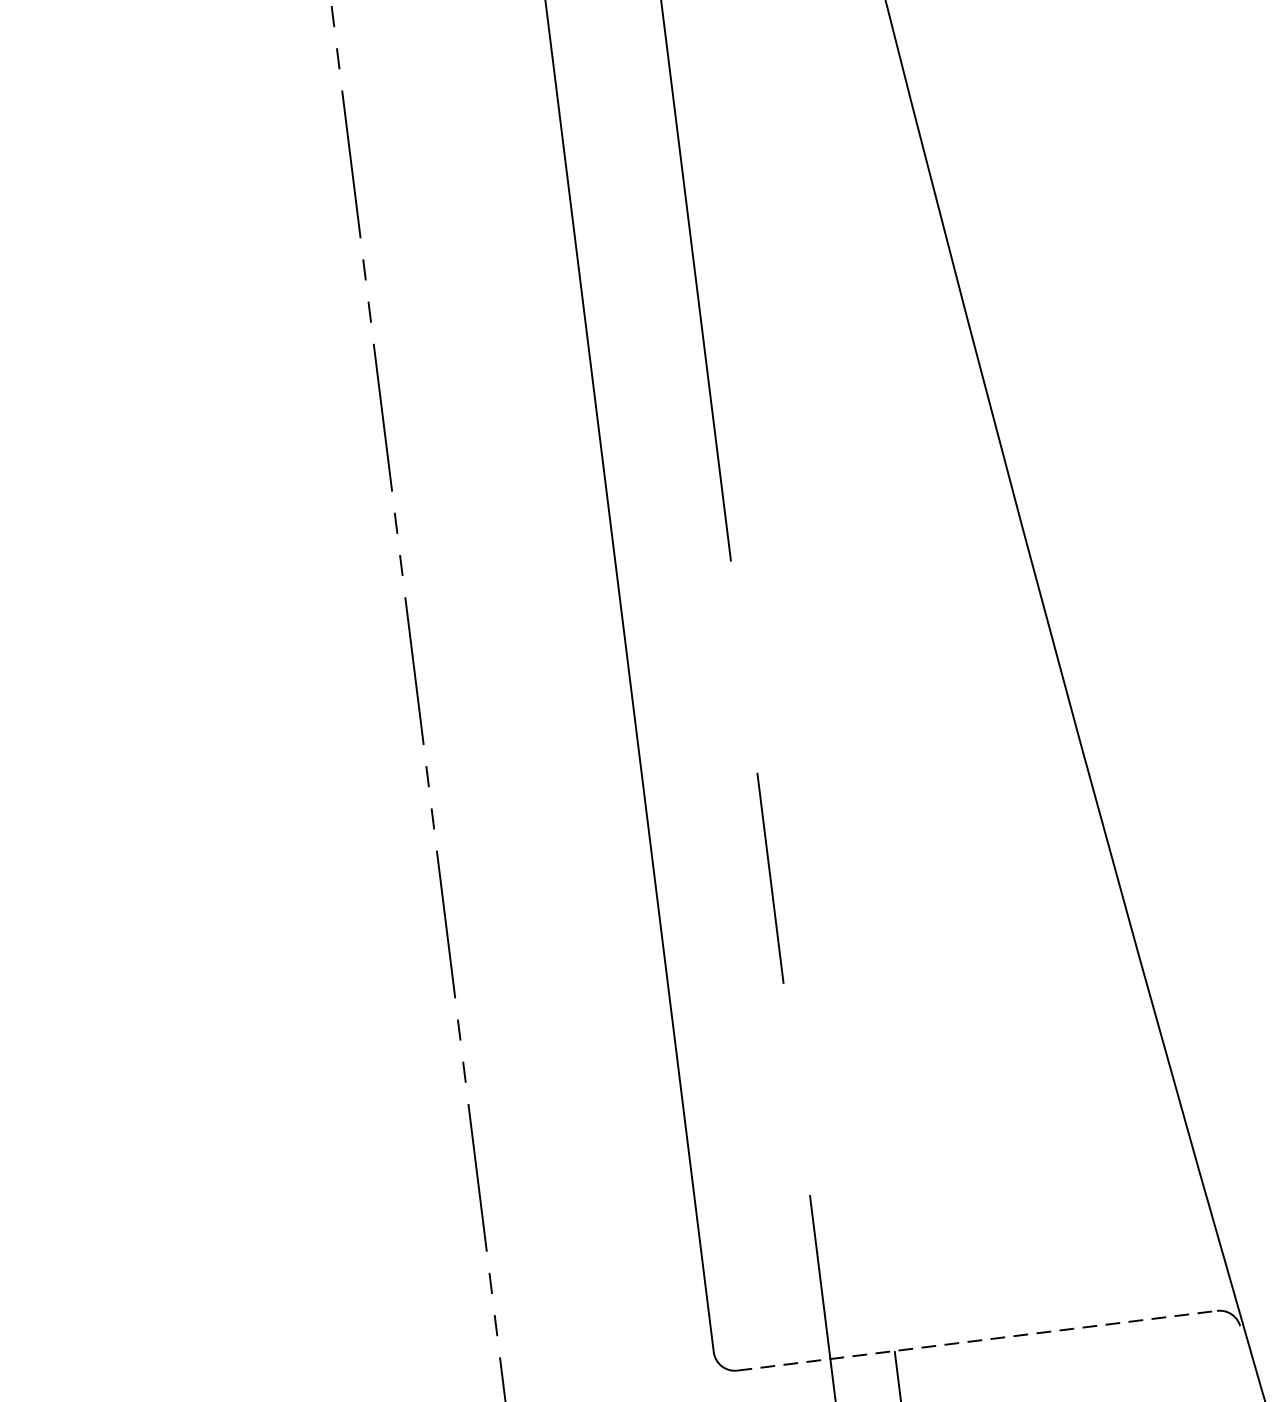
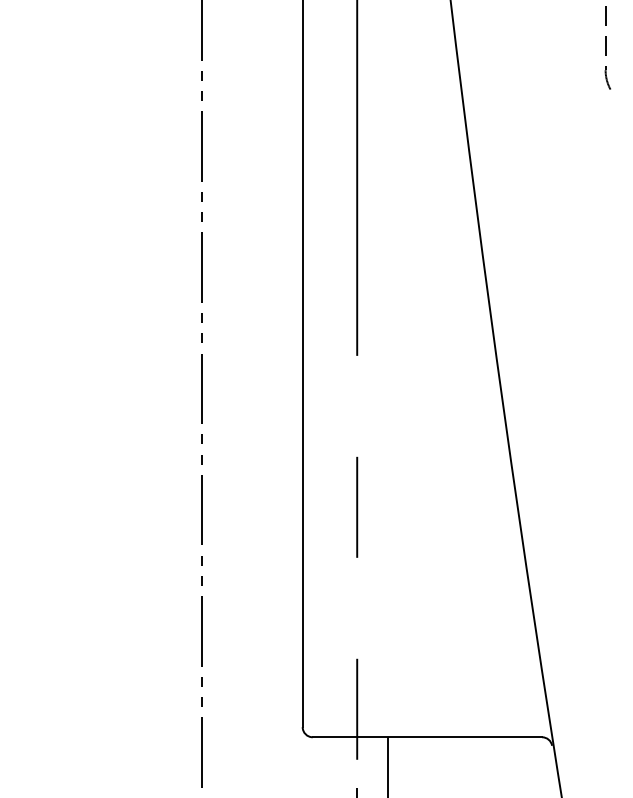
line: (977, 1341) -> (427, 737), dashed -> solid

